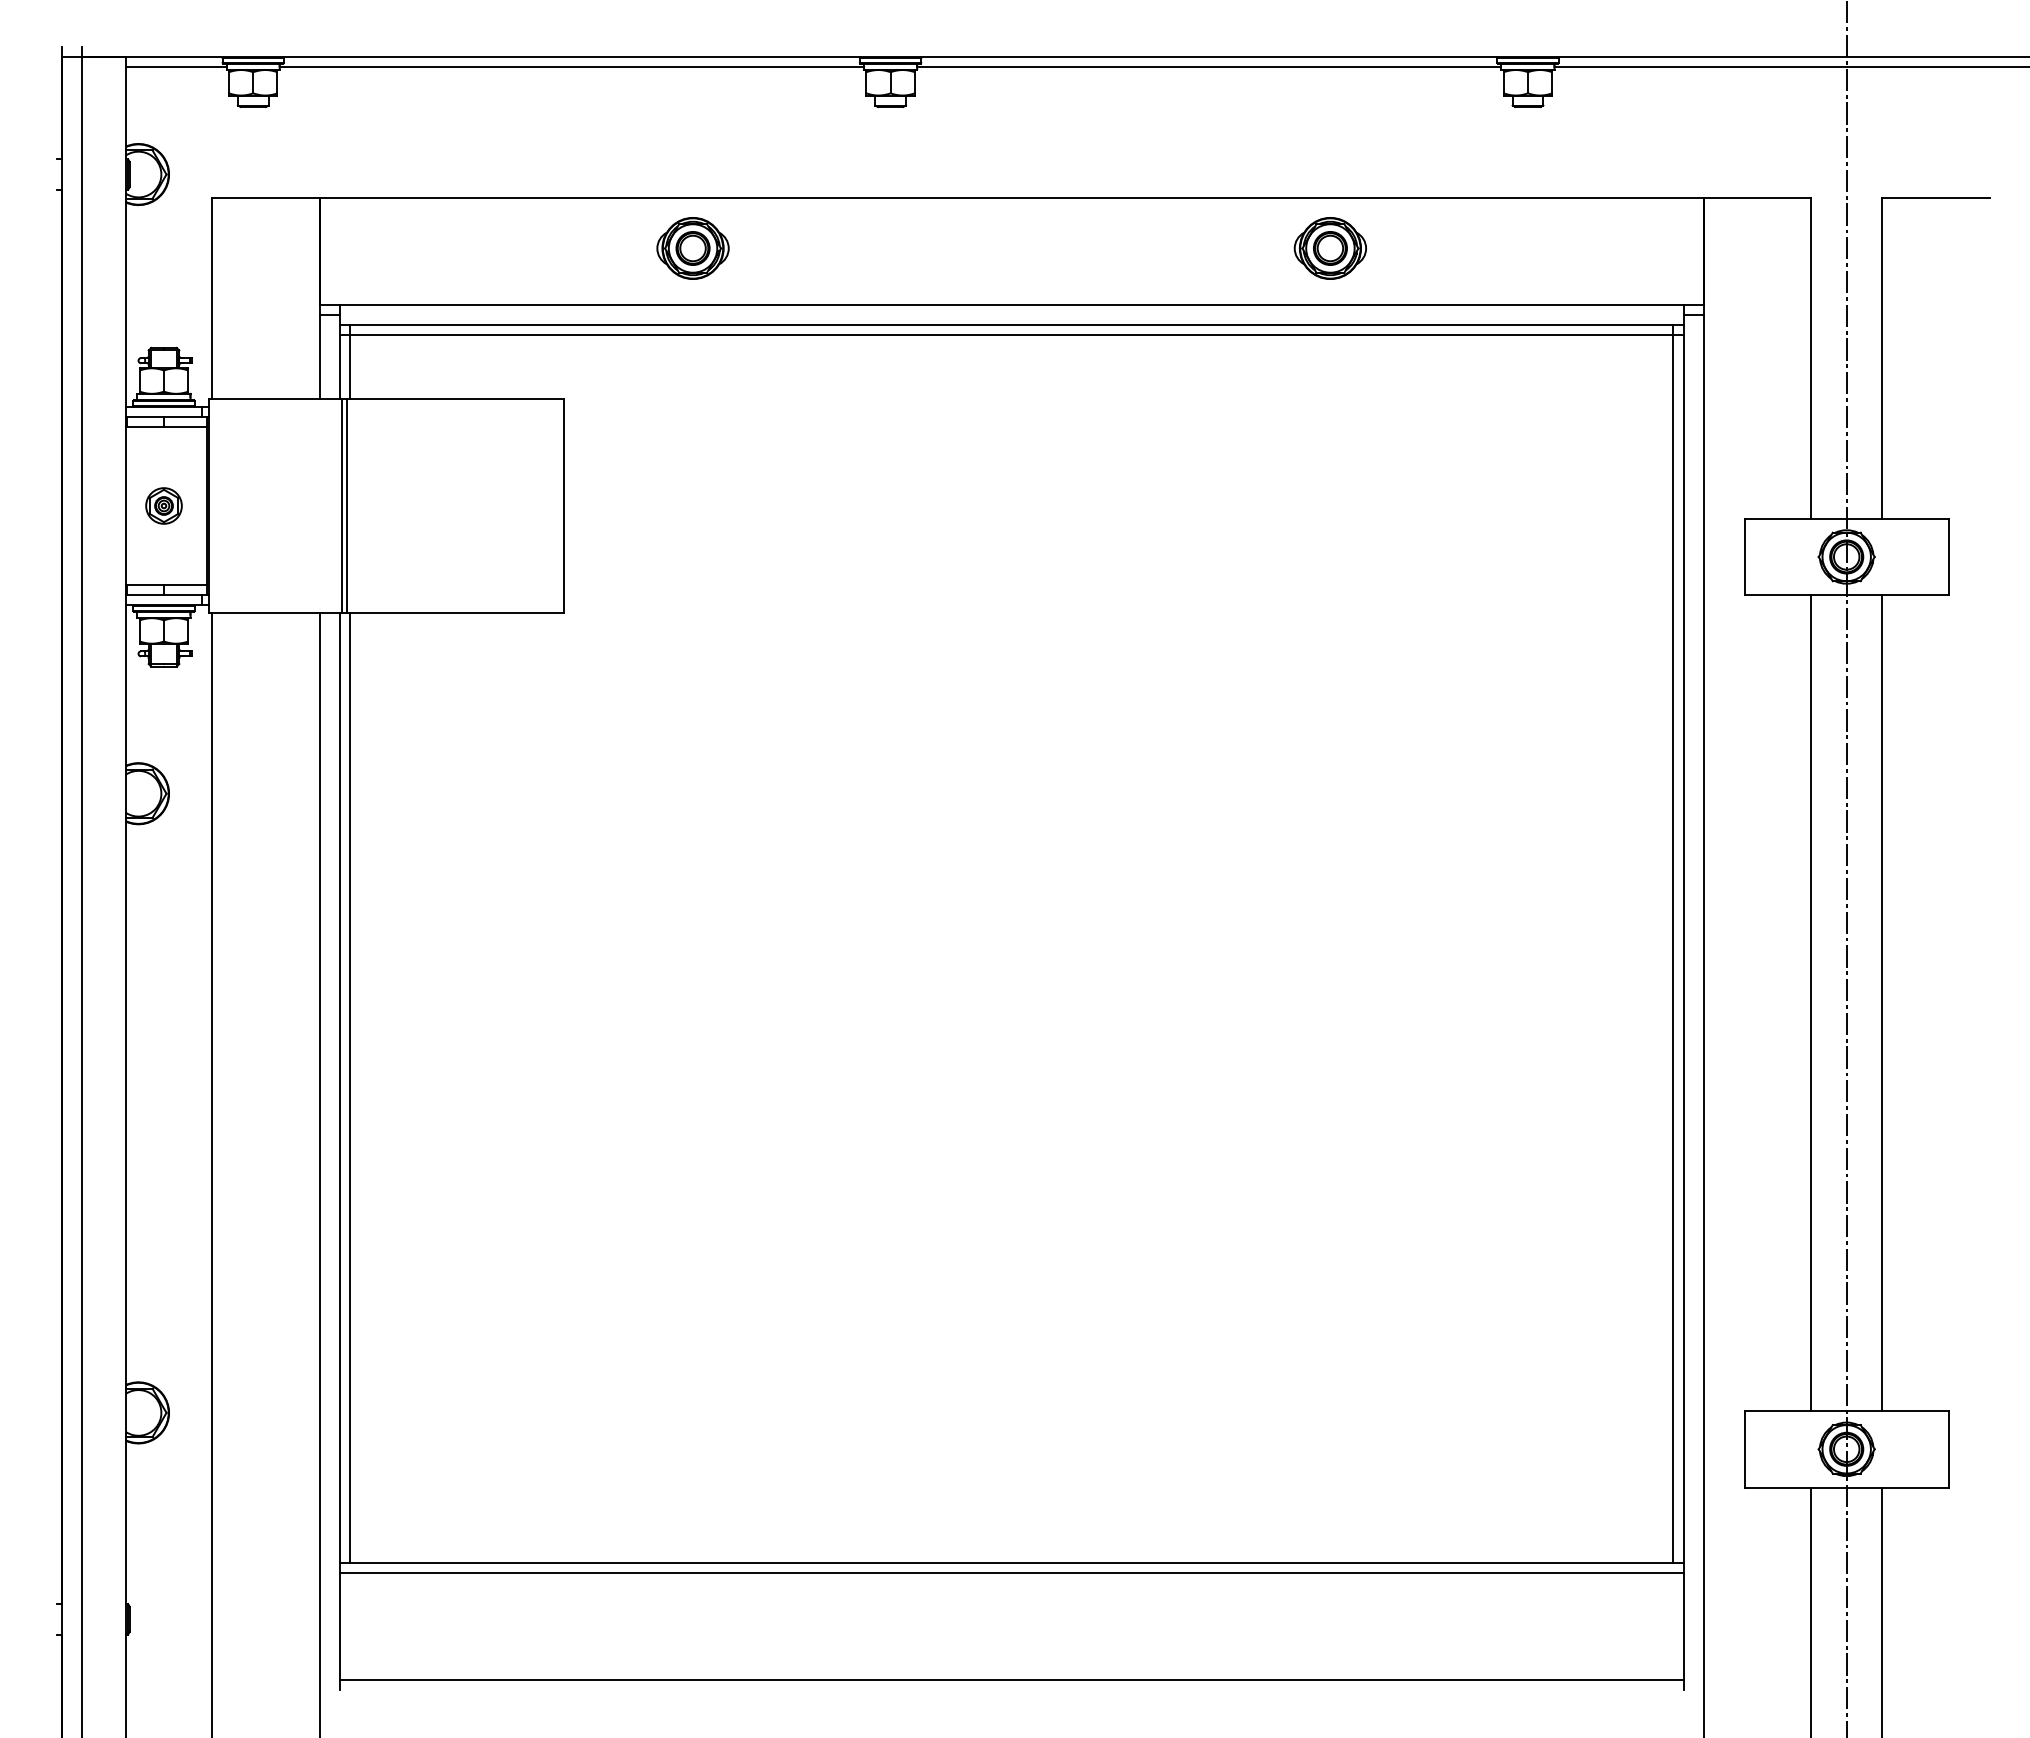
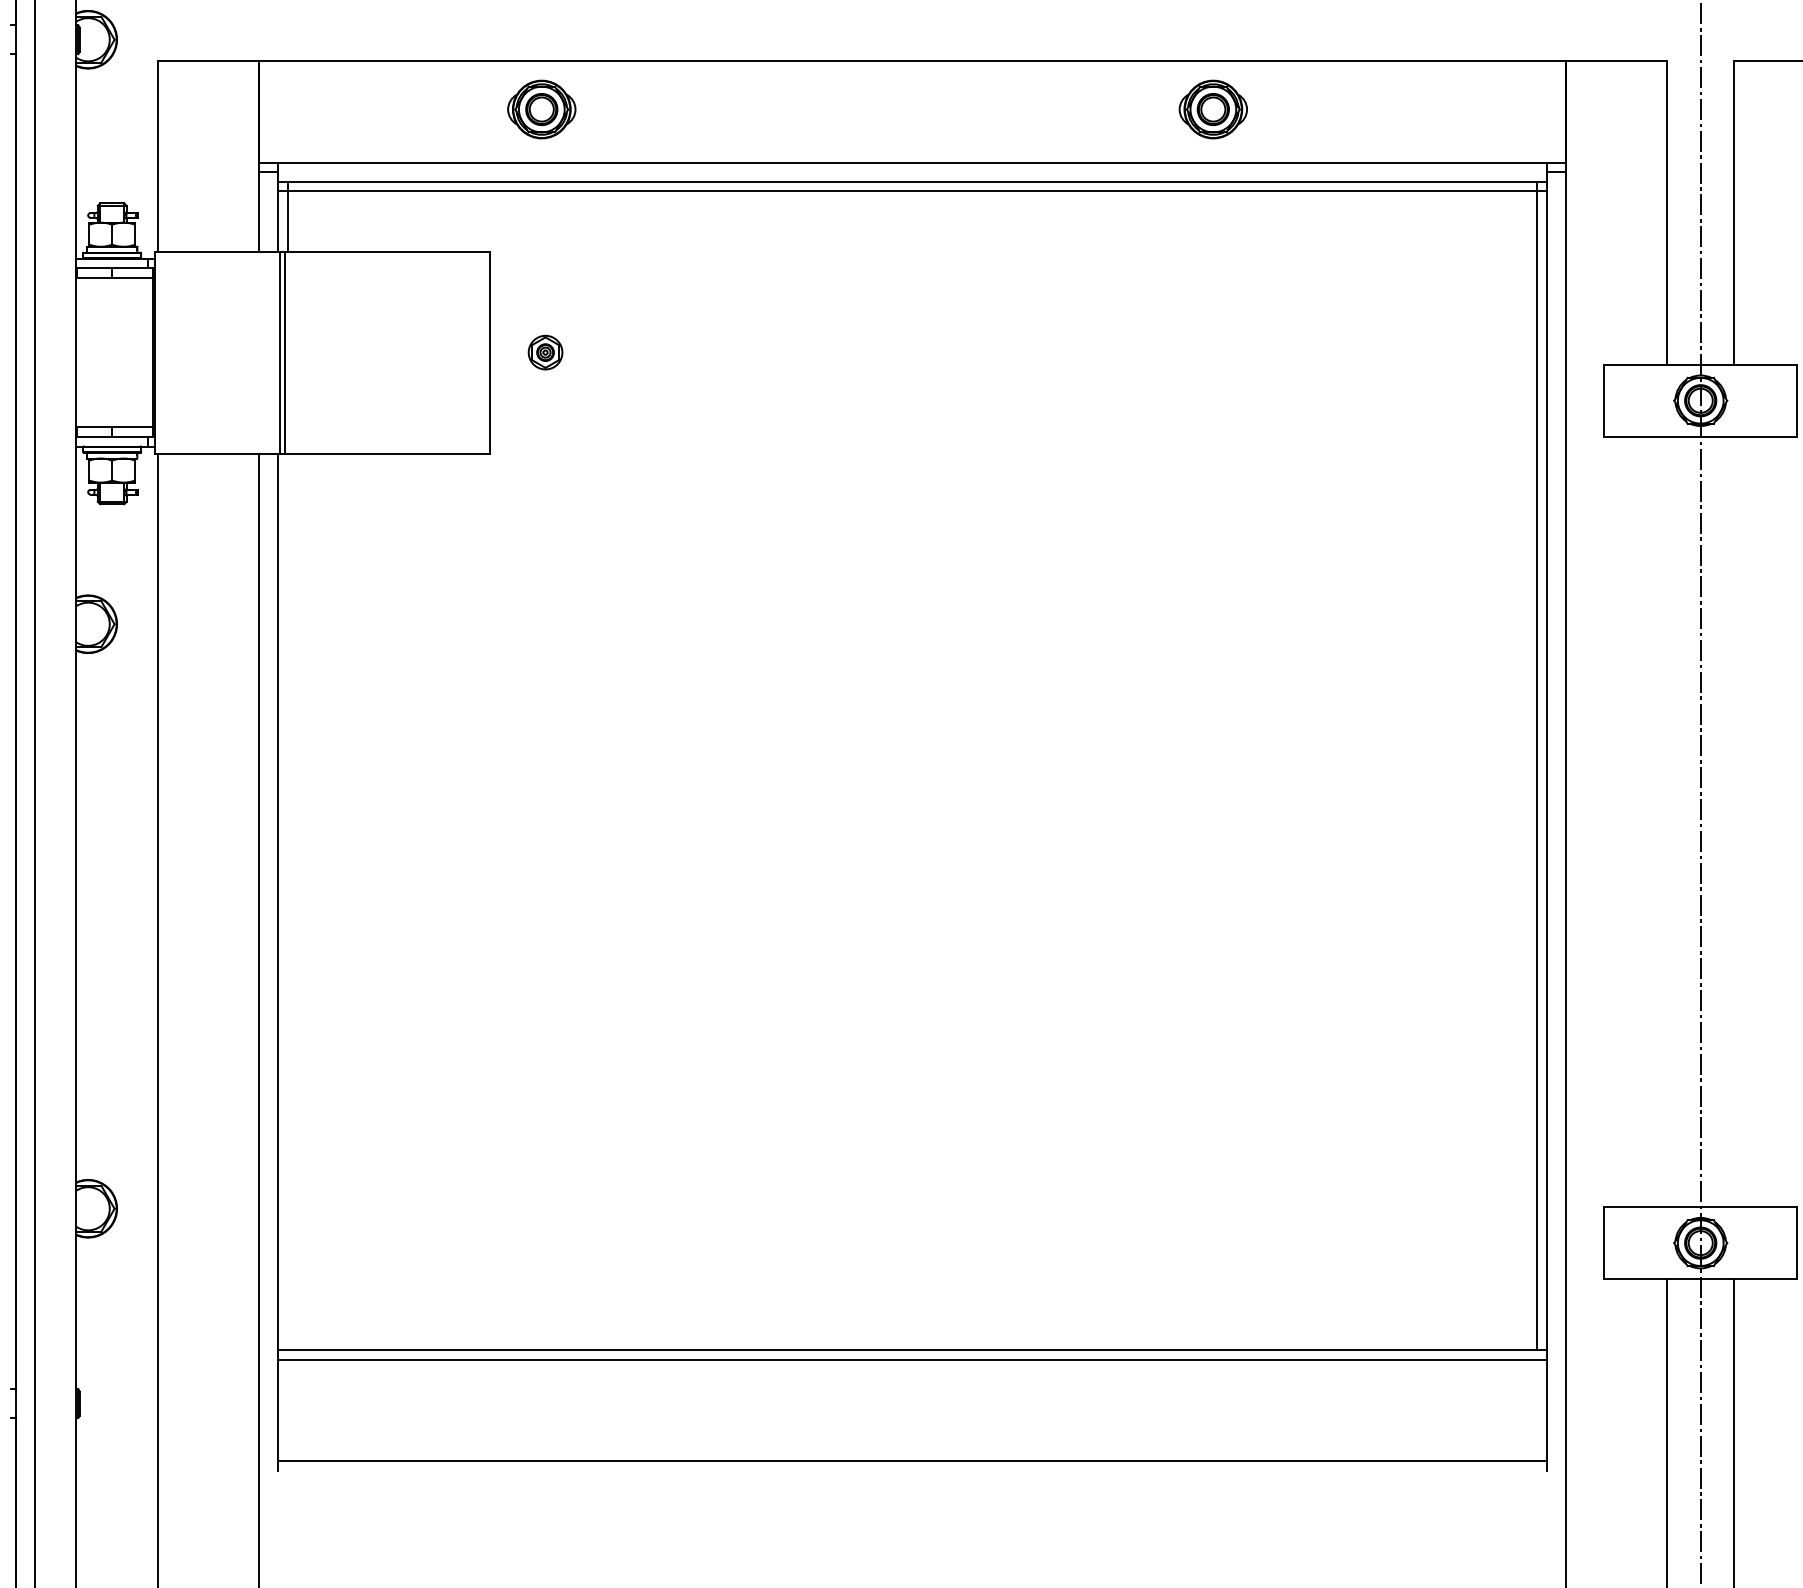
part: (692, 248) -> (541, 109), moved
part: (163, 505) -> (545, 352), moved
line: (1811, 1003) -> (1667, 822), removed
line: (1882, 1003) -> (1734, 822), removed
line: (350, 1087) -> (288, 901), removed

